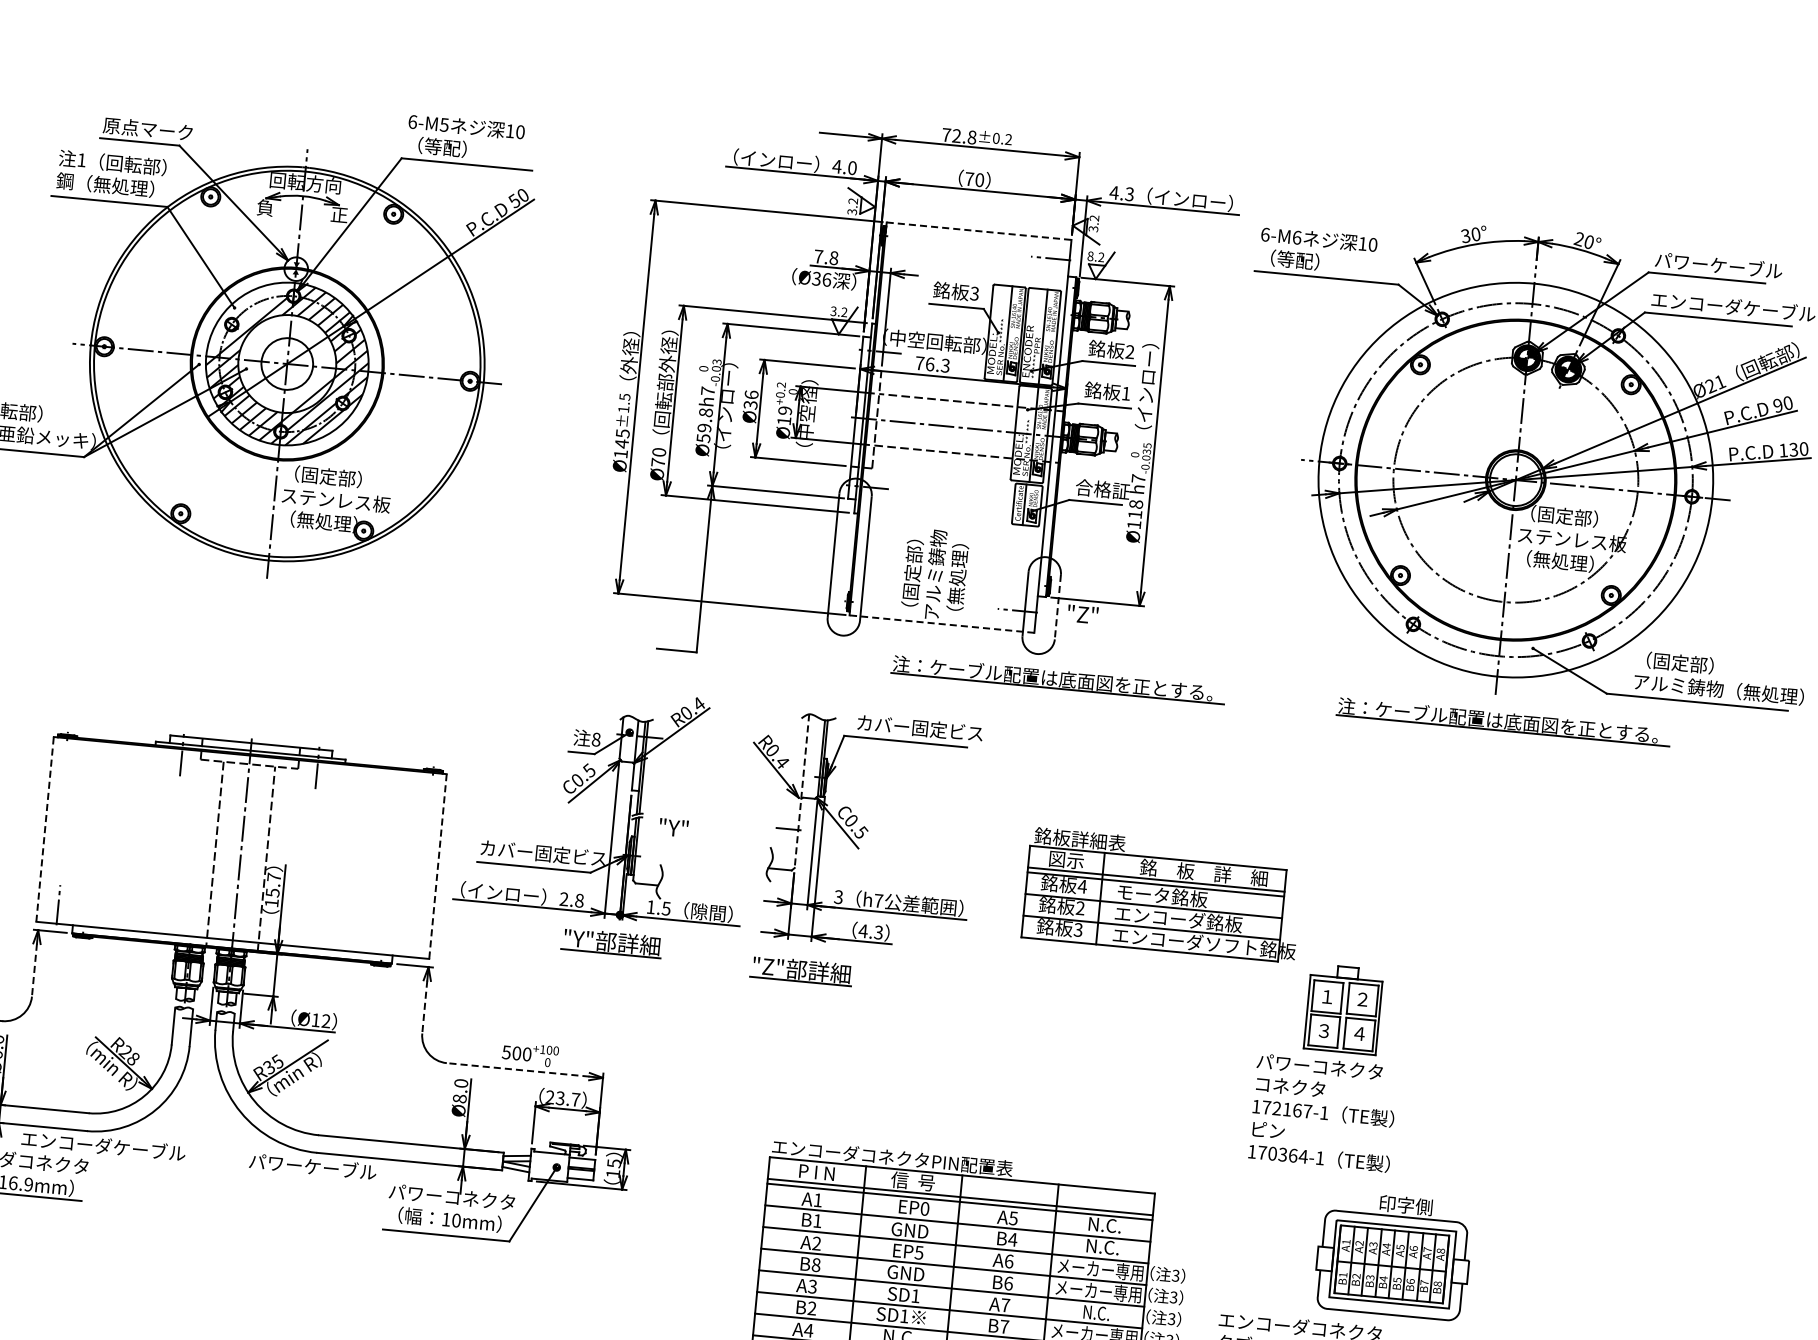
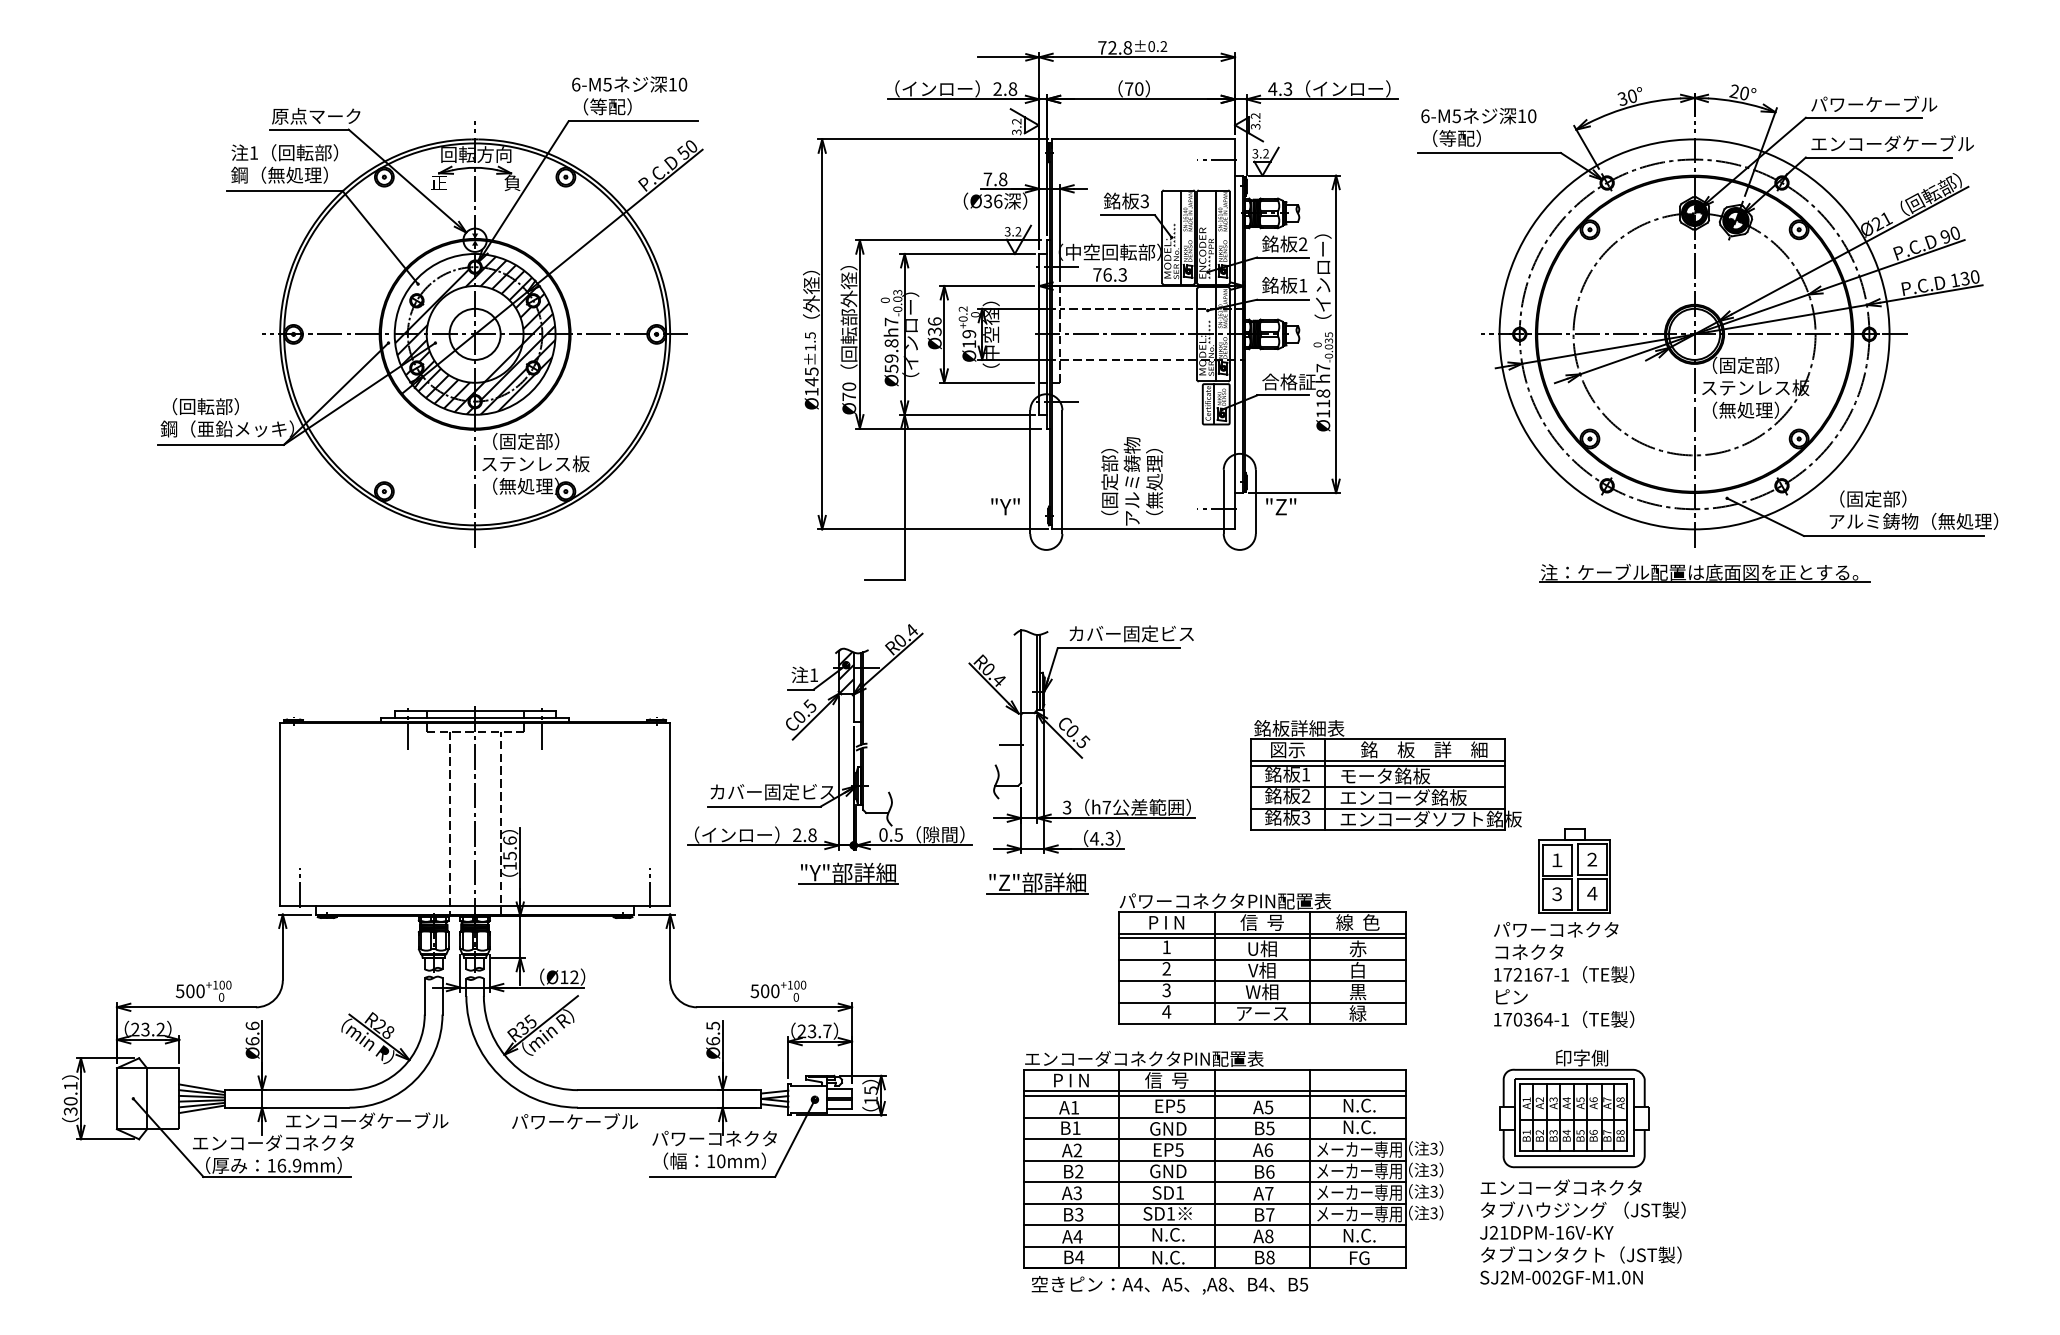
text: (845, 166) -> (1005, 88), 4.0 -> 2.8
text: (264, 207) -> (438, 182), 負 -> 正
text: (339, 214) -> (512, 182), 正 -> 負
line: (979, 231) -> (1143, 139), dashed -> solid
text: (1296, 237) -> (1456, 116), 6-M6 -> 6-M5
text: (1090, 256) -> (1255, 153), 8.2 -> 3.2
line: (1057, 607) -> (1255, 502), dashed -> solid
line: (942, 624) -> (1143, 529), dashed -> solid
part: (1057, 679) -> (1262, 573), removed
hatch: (628, 738) -> (845, 671), added
text: (596, 740) -> (814, 675), 8 -> 1
line: (802, 791) -> (1021, 707), dashed -> solid
text: (673, 827) -> (1005, 506), moved
line: (45, 829) -> (280, 814), dashed -> solid
line: (438, 866) -> (670, 814), dashed -> solid
text: (273, 877) -> (509, 840), 15.7 -> 15.6
text: (1081, 886) -> (1305, 774), 4 -> 1
text: (651, 906) -> (883, 834), 1.5 -> 0.5
line: (410, 938) -> (649, 888), added
line: (34, 970) -> (282, 954), dashed -> solid
line: (425, 1007) -> (670, 954), dashed -> solid
part: (1021, 1067) -> (1262, 958), added
line: (517, 1070) -> (767, 1007), dashed -> solid
text: (459, 1090) -> (712, 1033), Ø8.0 -> Ø6.5
text: (924, 1209) -> (1180, 1106), EP0 -> EP5
text: (1011, 1239) -> (1269, 1128), B4 -> B5
part: (1393, 1255) -> (1574, 1108), moved
text: (816, 1264) -> (1079, 1171), B8 -> B2
text: (812, 1308) -> (1079, 1214), B2 -> B3
text: (1096, 1312) -> (1359, 1192), N.C. -> メーカー専用

